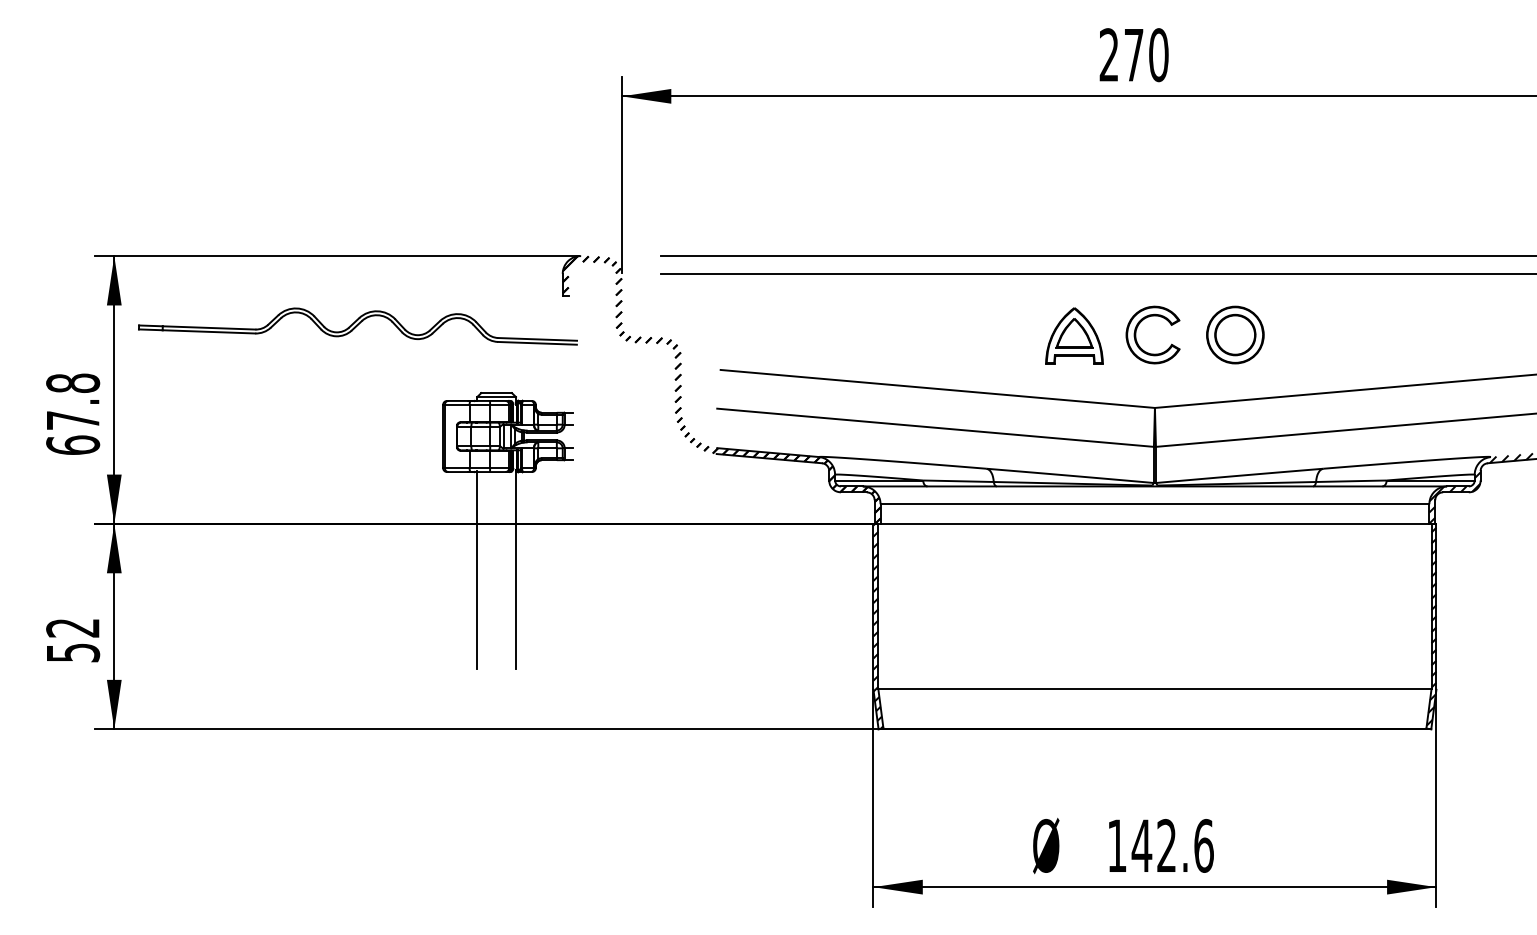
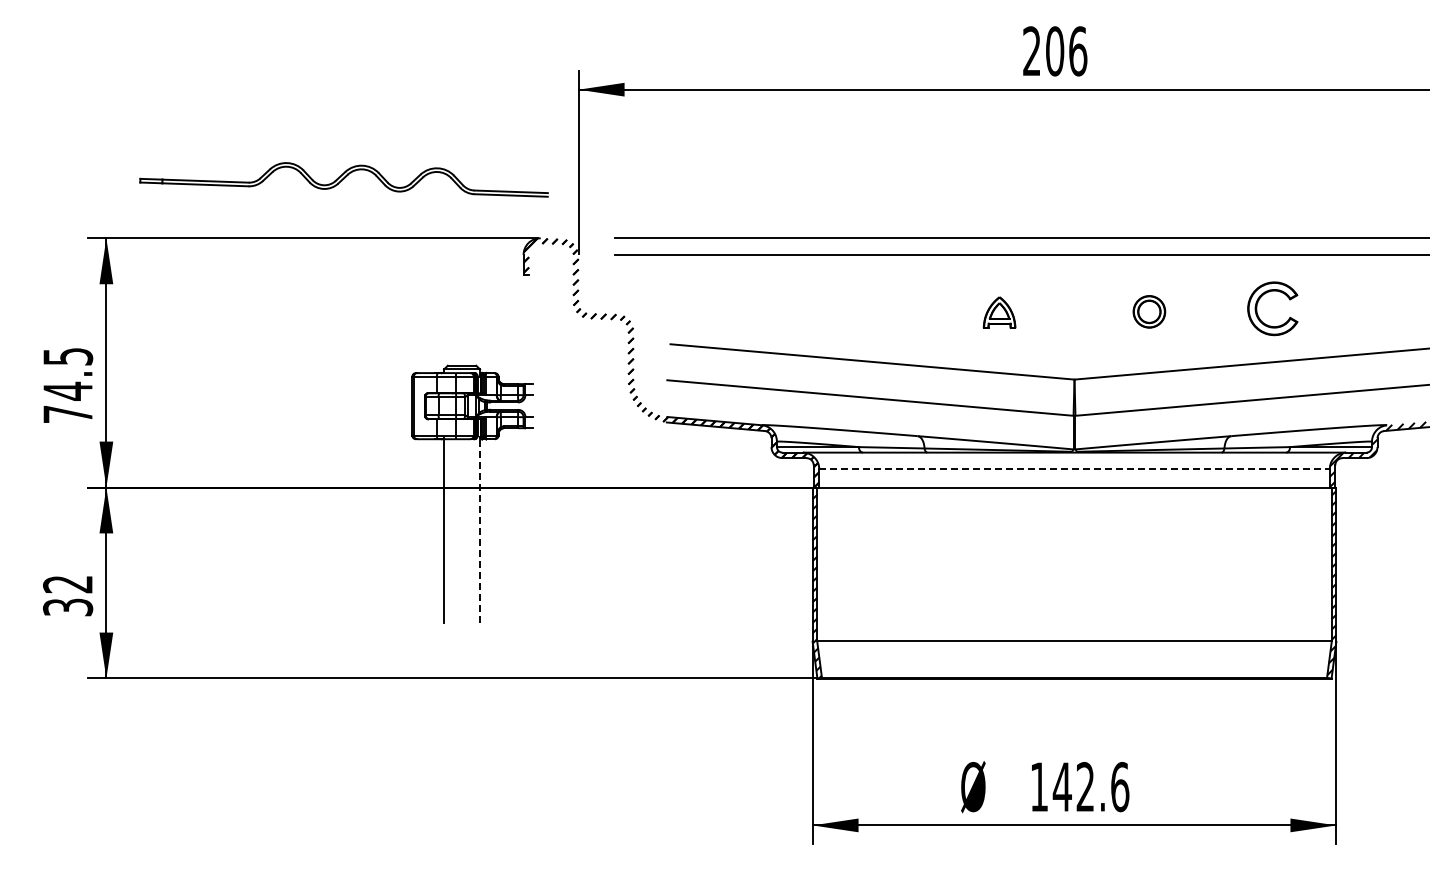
text: (1146, 55) -> (1066, 51), 270 -> 206
part: (357, 326) -> (343, 179), moved
part: (1136, 334) -> (1257, 308), moved
part: (1235, 334) -> (1149, 311), size x0.6
part: (1074, 335) -> (999, 312), size x0.6
text: (73, 414) -> (68, 385), 67.8 -> 74.5
line: (1156, 504) -> (1075, 469), solid -> dashed
line: (516, 570) -> (480, 530), solid -> dashed
text: (72, 651) -> (67, 606), 52 -> 32

